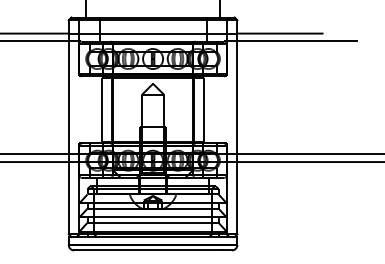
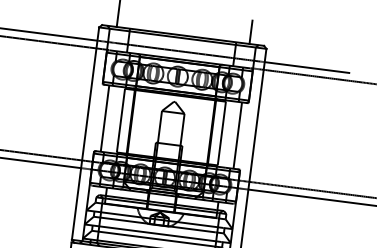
line: (86, 109) -> (105, 118), added
line: (219, 109) -> (237, 135), added

